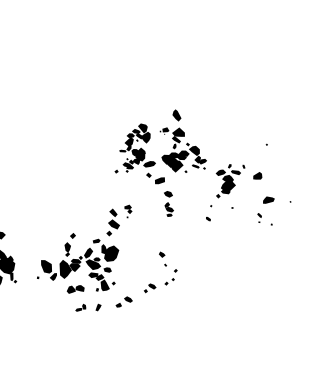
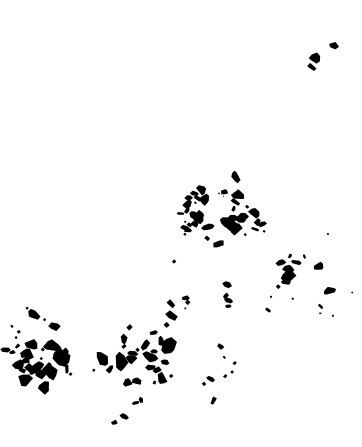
part: (163, 155) -> (222, 217), moved
part: (123, 301) -> (119, 418), moved
part: (98, 307) -> (213, 400), moved

